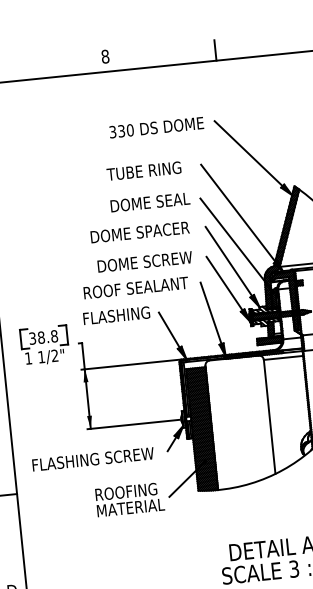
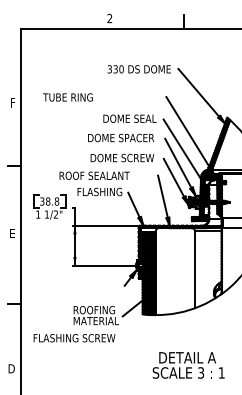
text: (104, 56) -> (109, 18), 8 -> 2
text: (143, 171) -> (67, 97), moved
text: (135, 287) -> (94, 175), moved
text: (93, 459) -> (74, 338), moved

